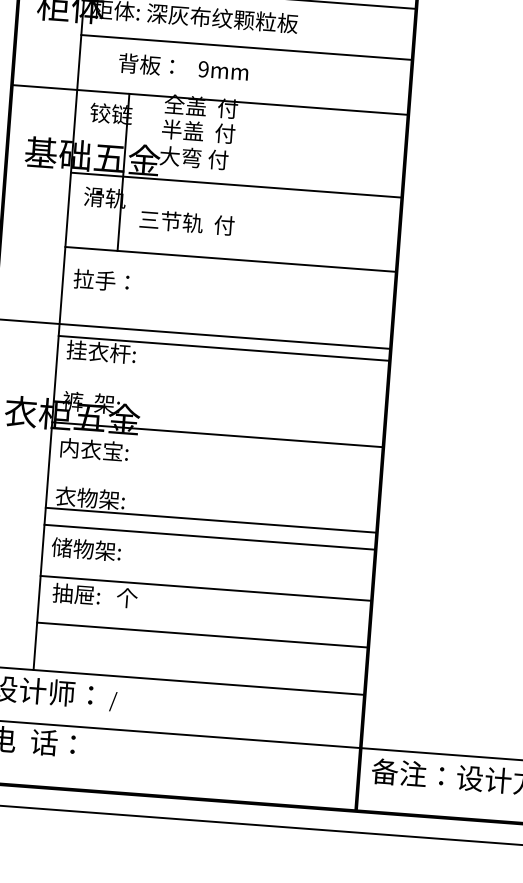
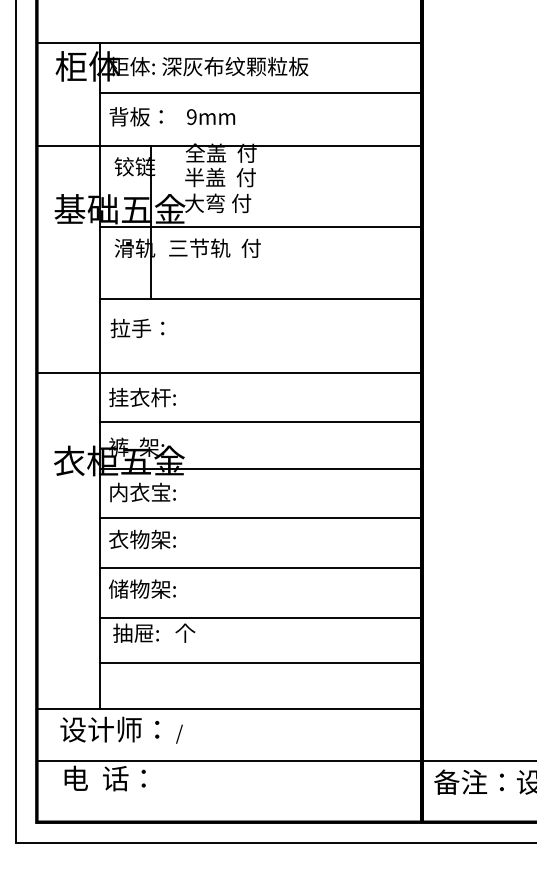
text: (183, 67) -> (172, 116), moved
text: (186, 221) -> (214, 247), moved
line: (223, 348) -> (260, 422), moved
line: (210, 519) -> (260, 517), moved

